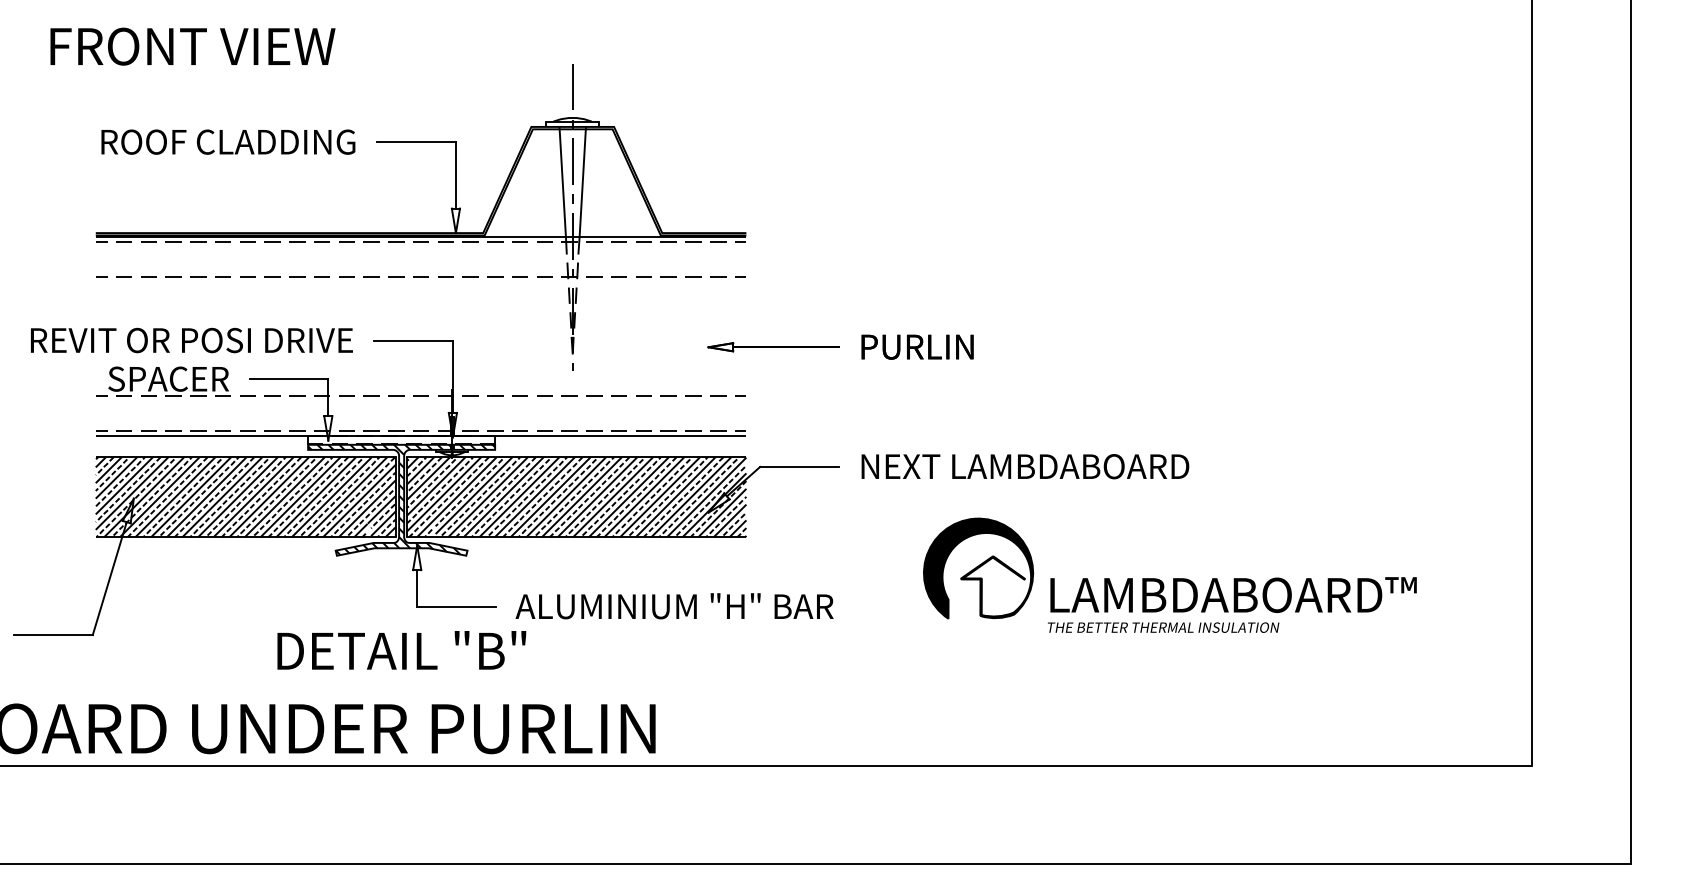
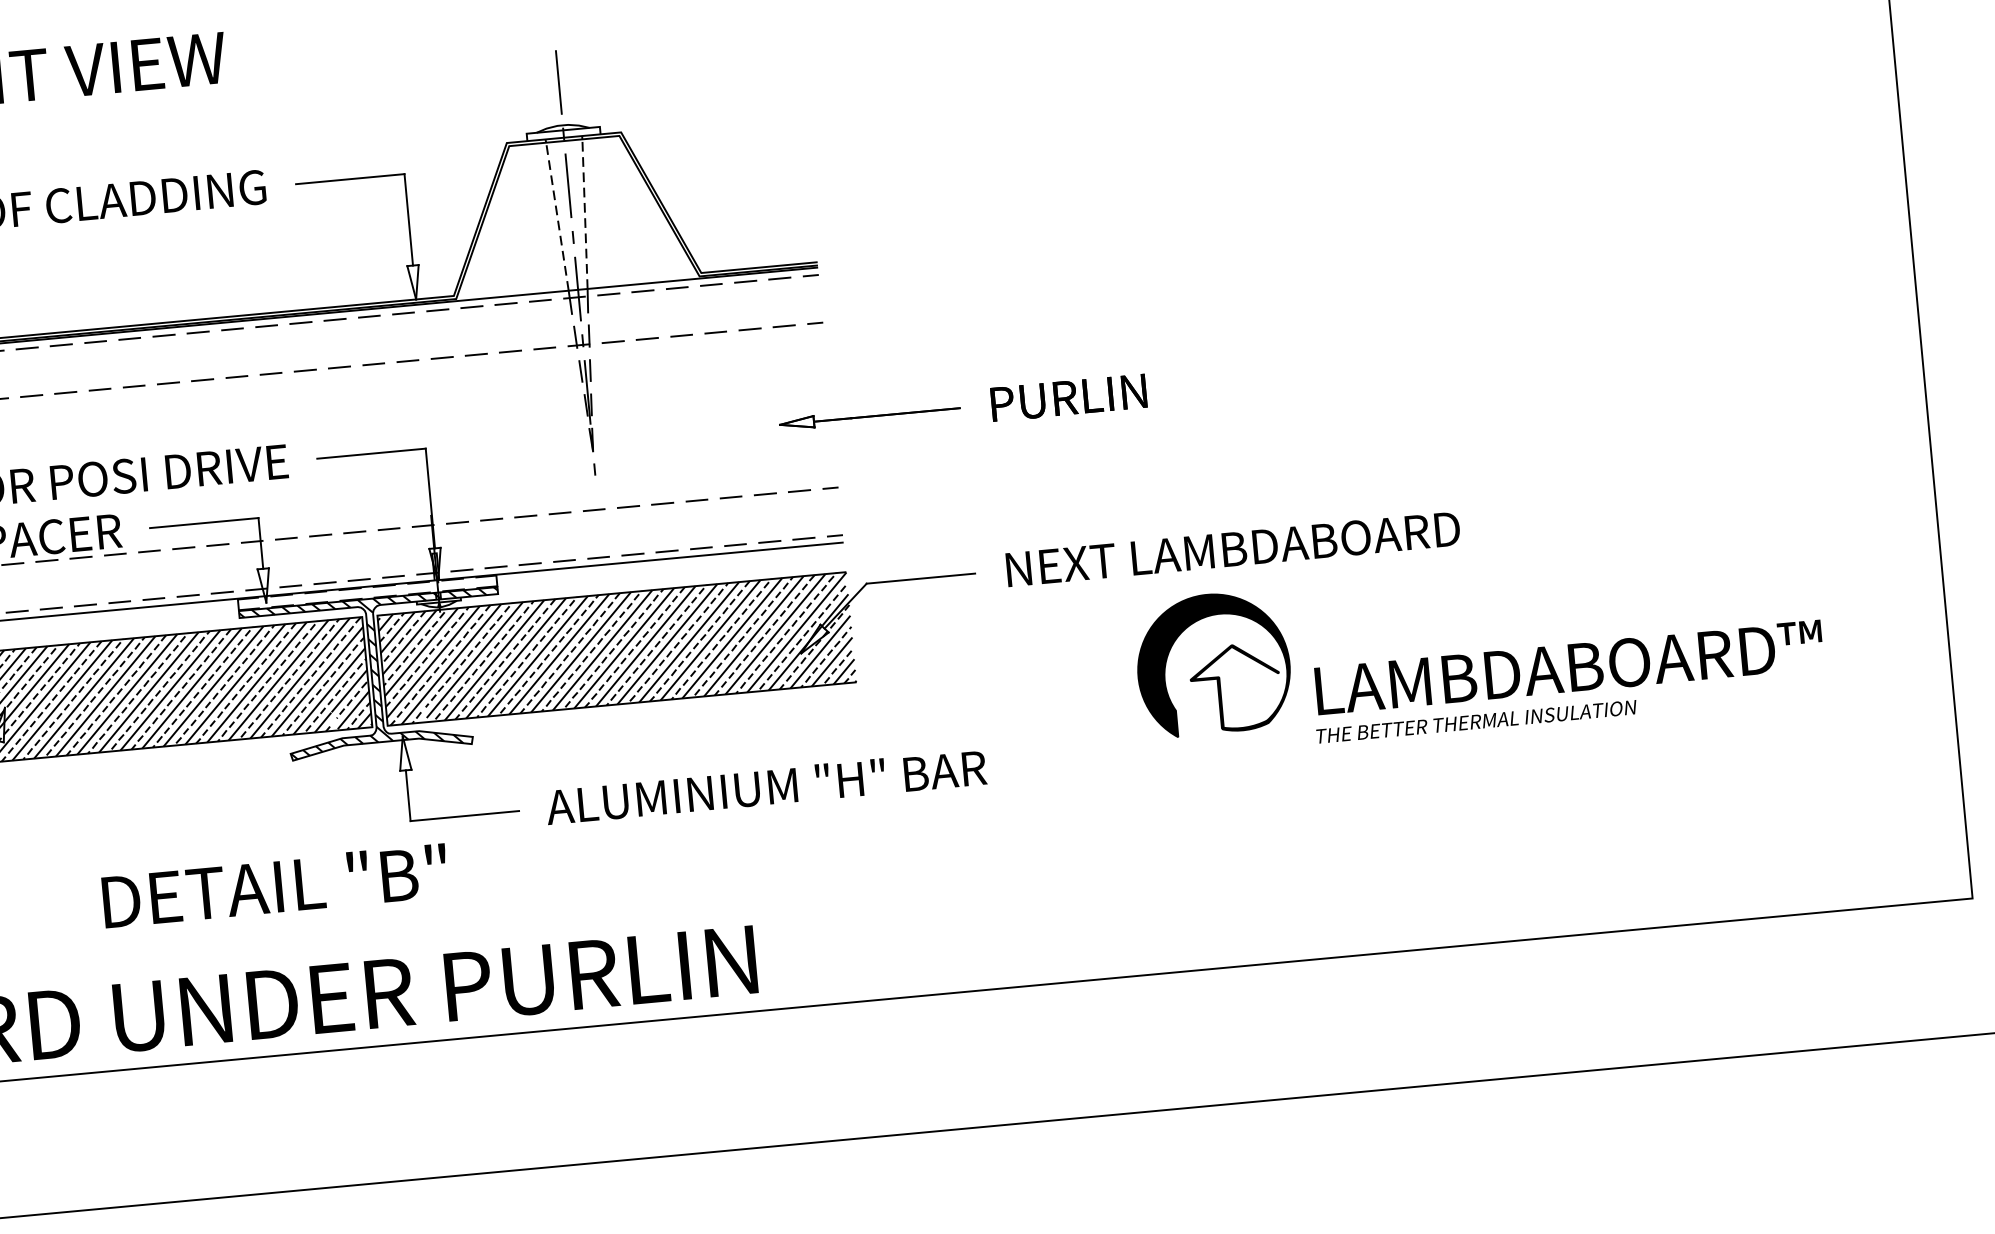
line: (562, 183) -> (557, 217), solid -> dashed
line: (582, 183) -> (584, 214), solid -> dashed
part: (1169, 574) -> (1478, 647), moved
text: (401, 650) -> (274, 886), moved

